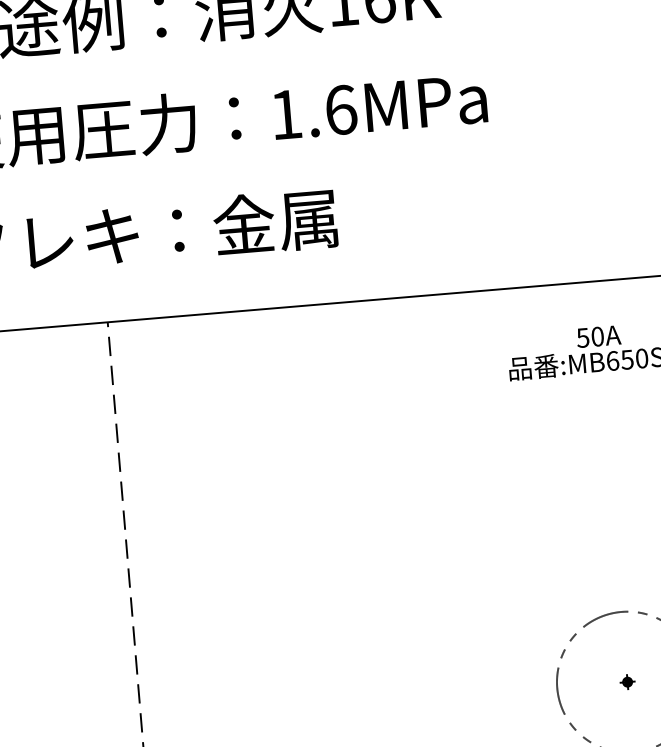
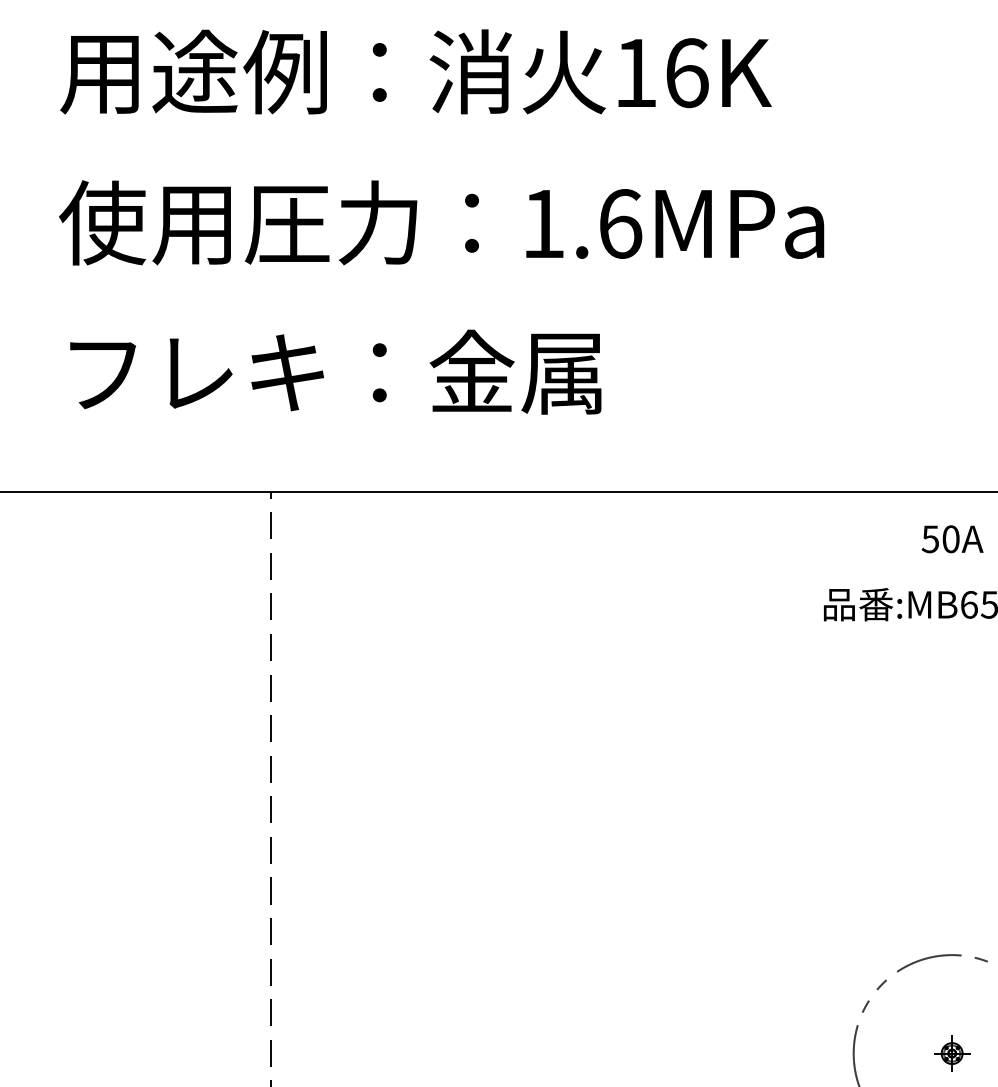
text: (598, 336) -> (952, 539), moved
part: (627, 682) -> (952, 1053), size x1.67

